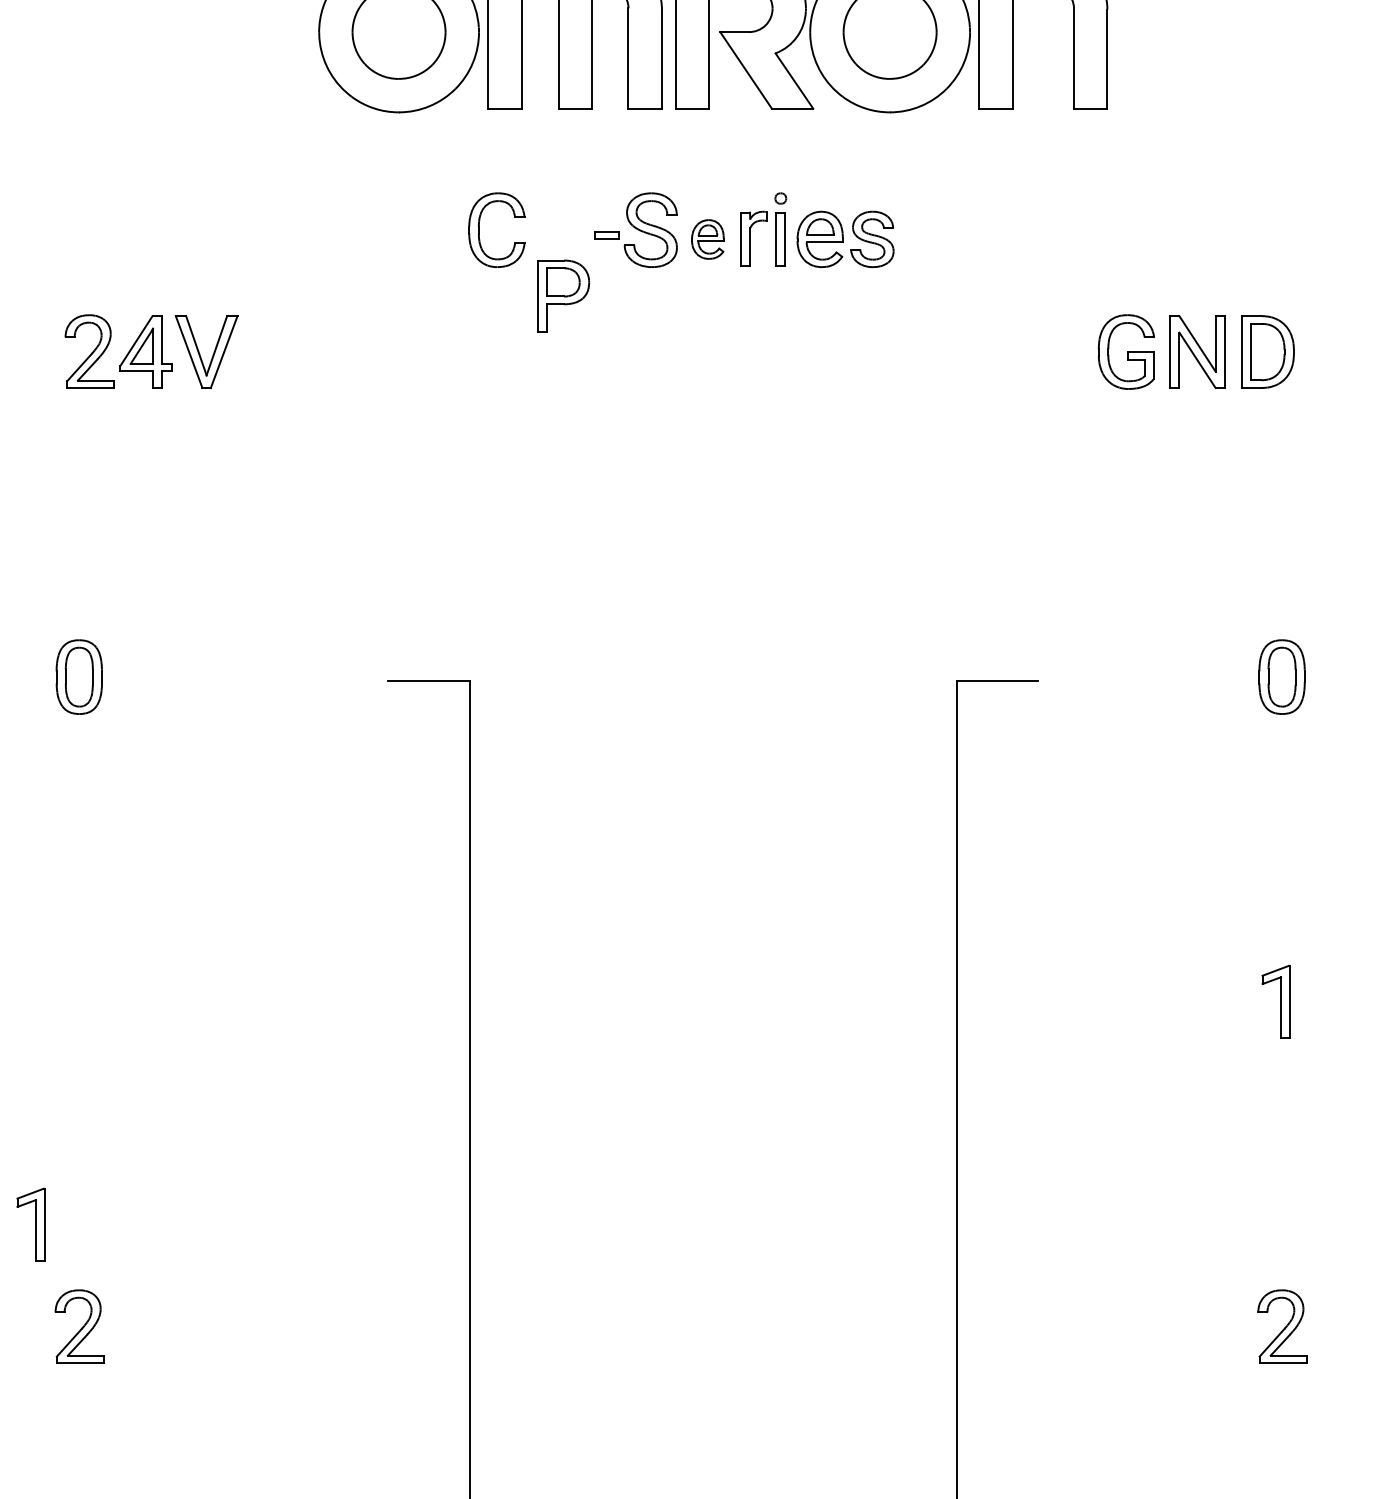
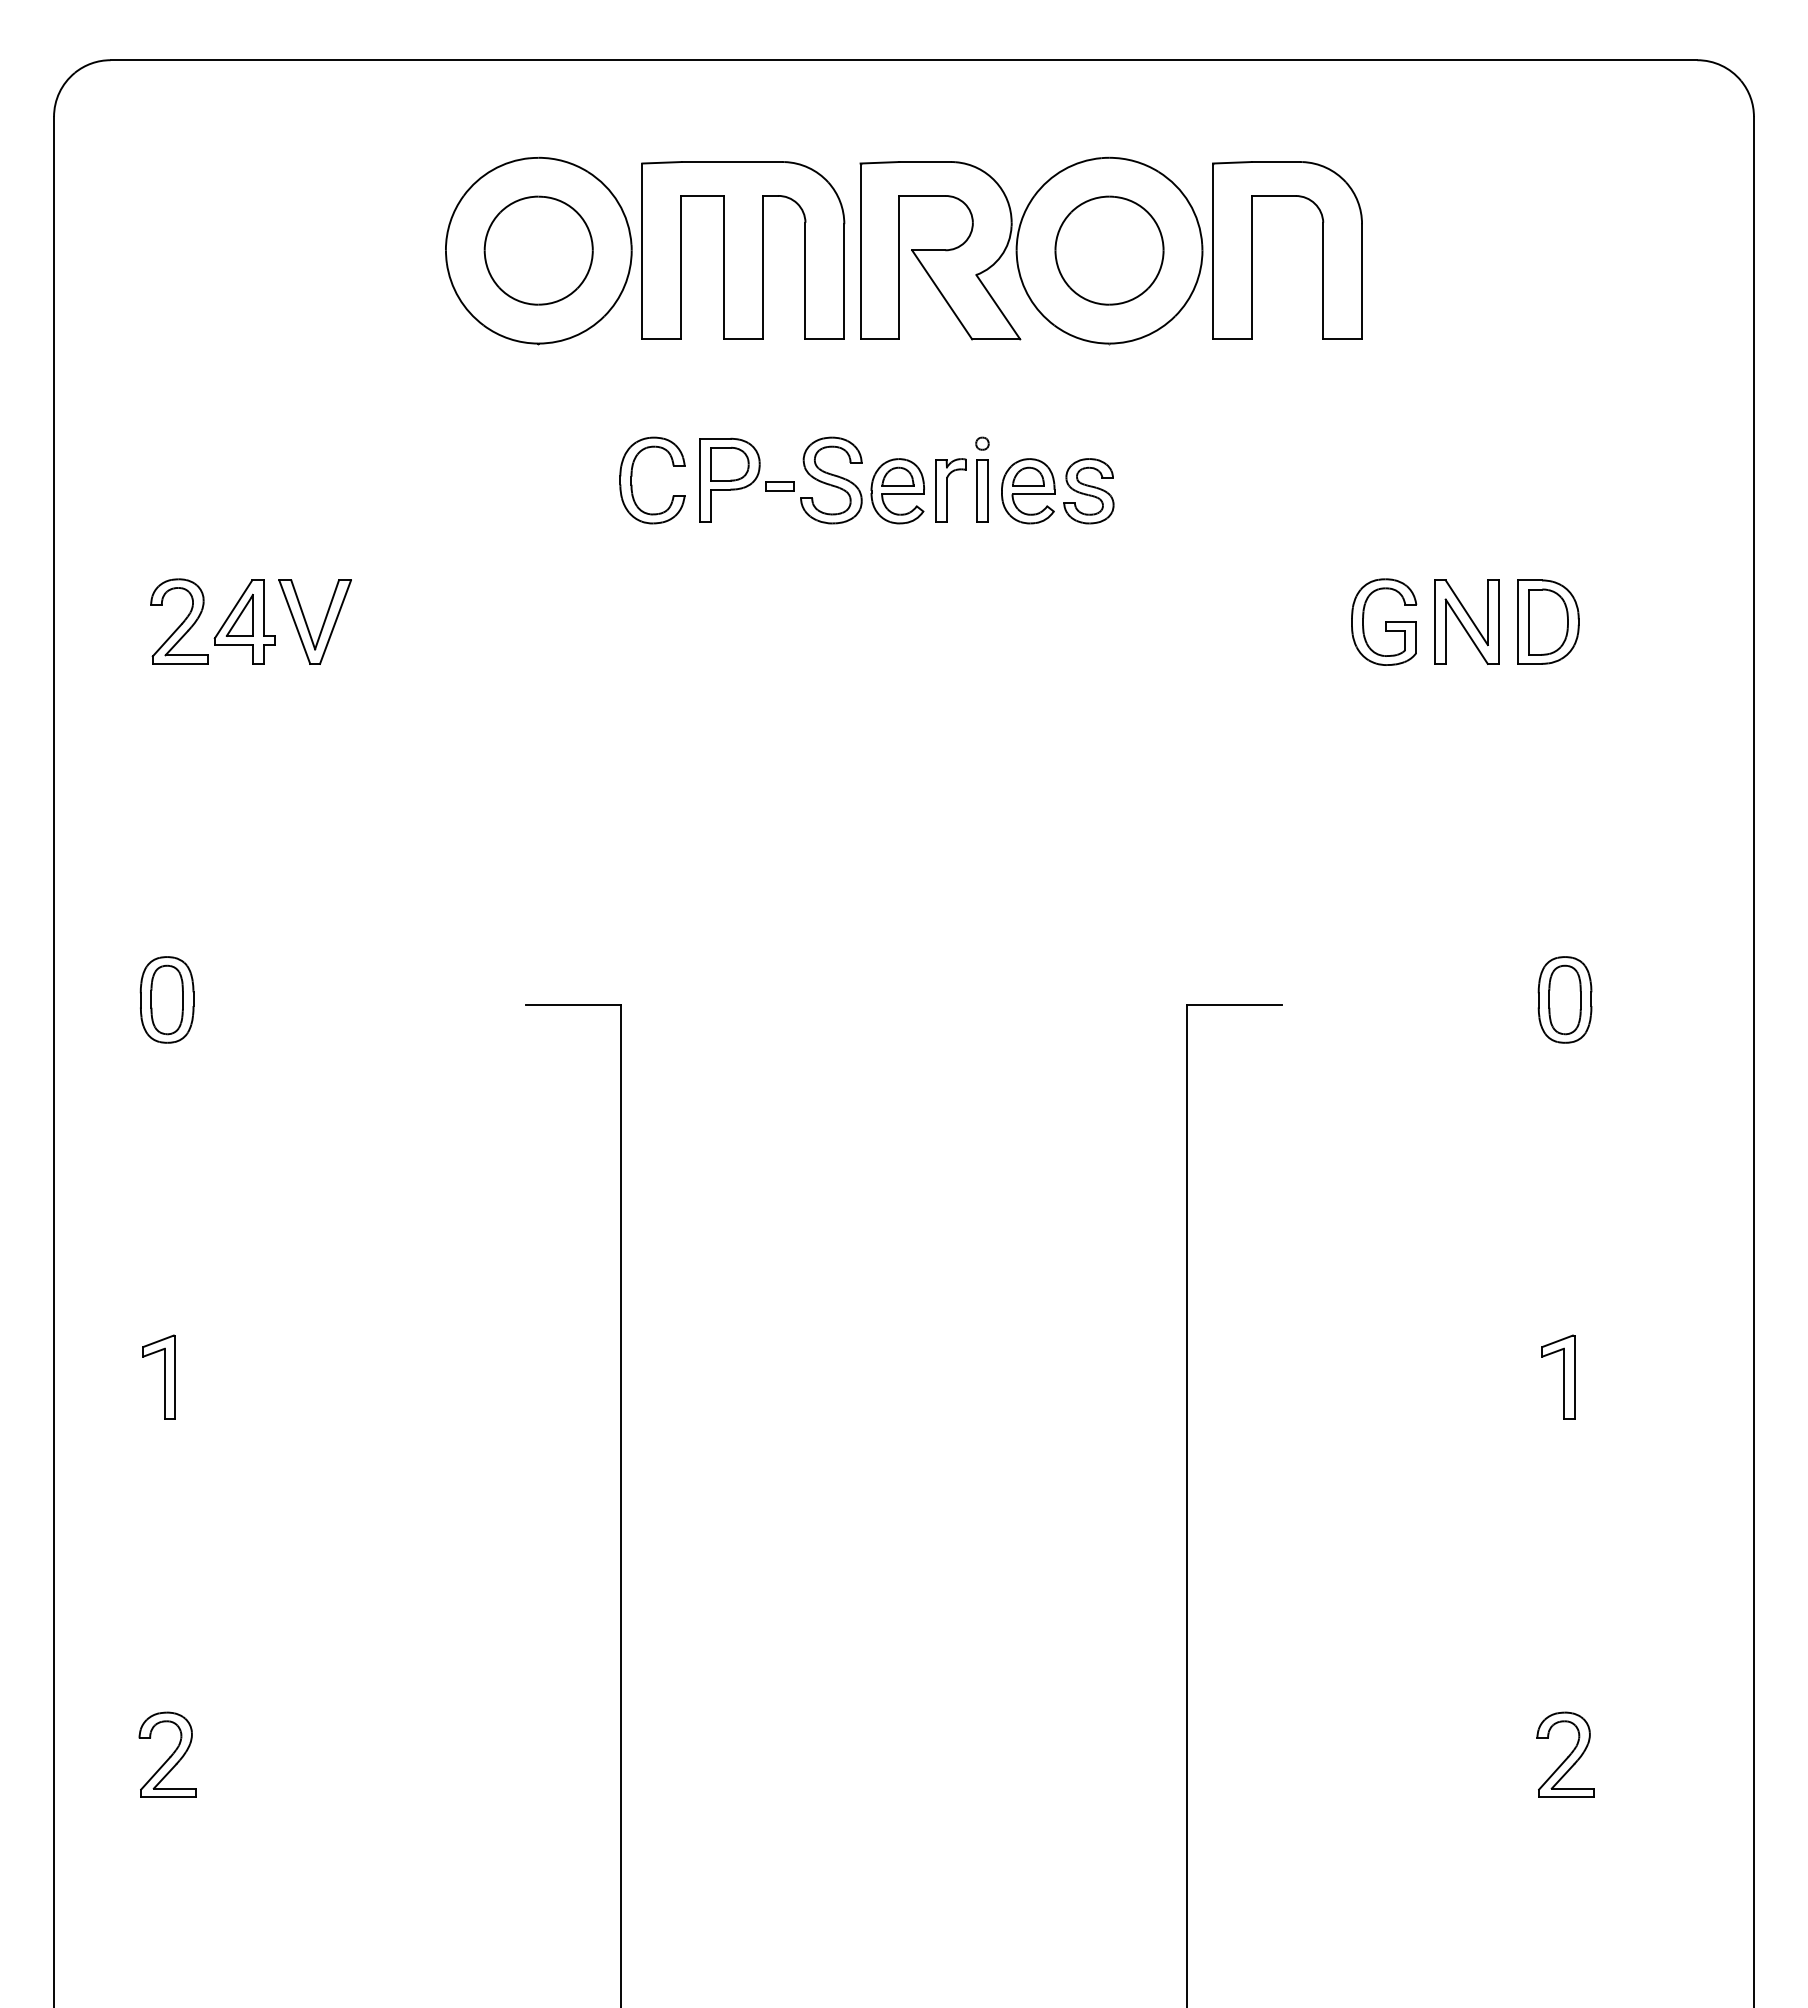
part: (707, 239) -> (897, 491), size x1.43
part: (563, 295) -> (729, 479), moved
part: (30, 1223) -> (158, 1376), moved

